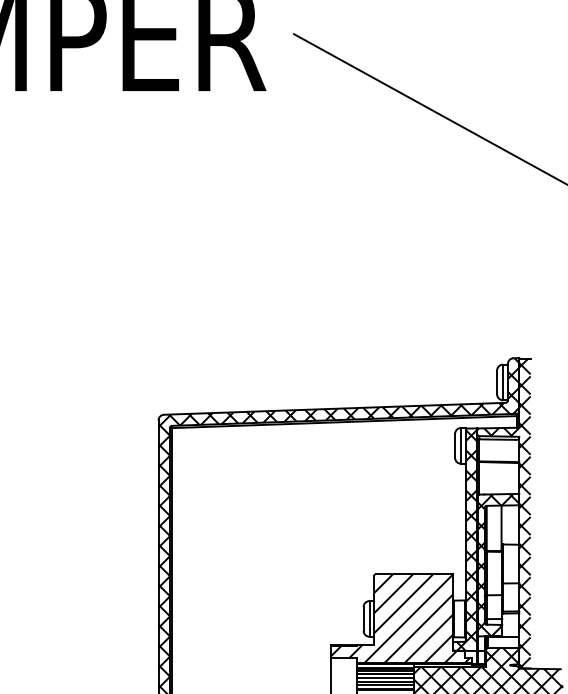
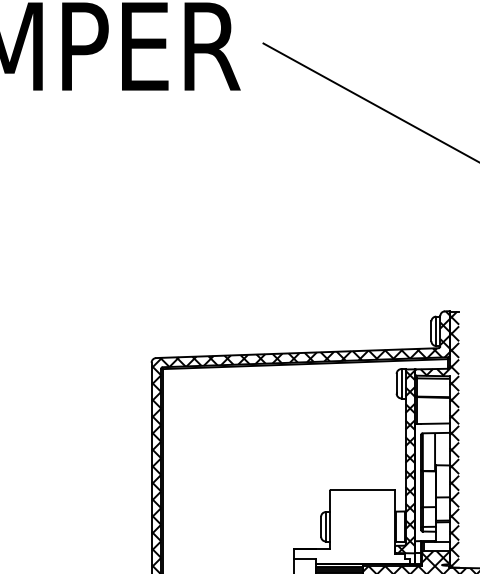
hatch: (498, 565) -> (432, 482), removed
hatch: (400, 618) -> (351, 526), removed

